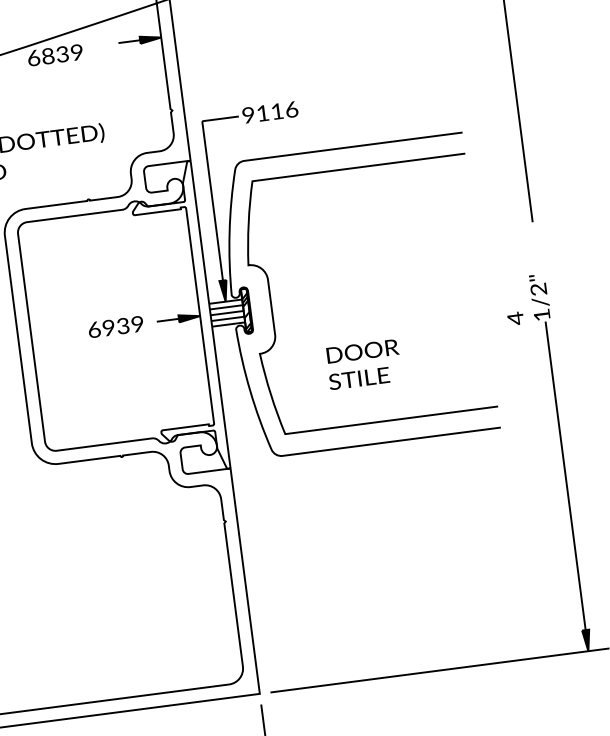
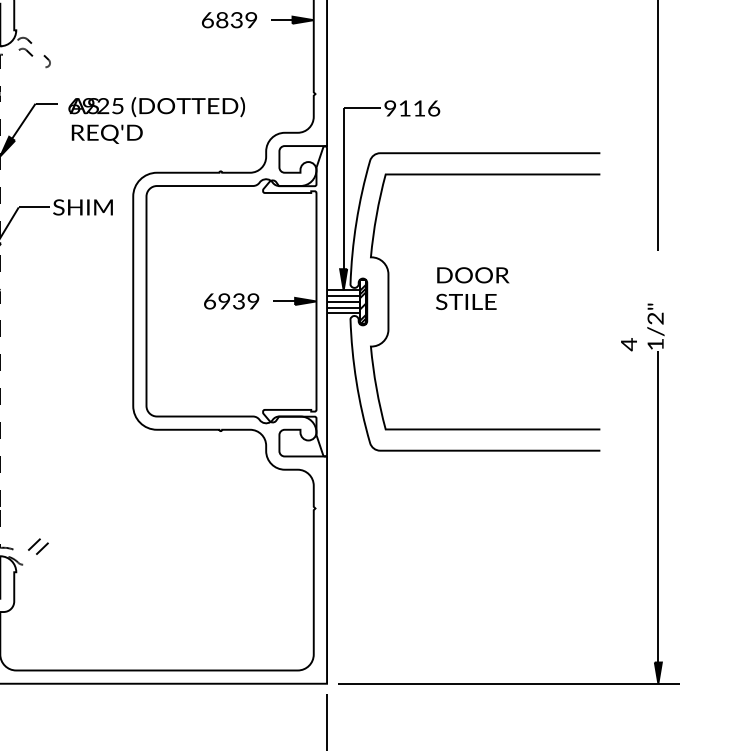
text: (55, 55) -> (229, 20), moved
text: (363, 364) -> (472, 288), moved

